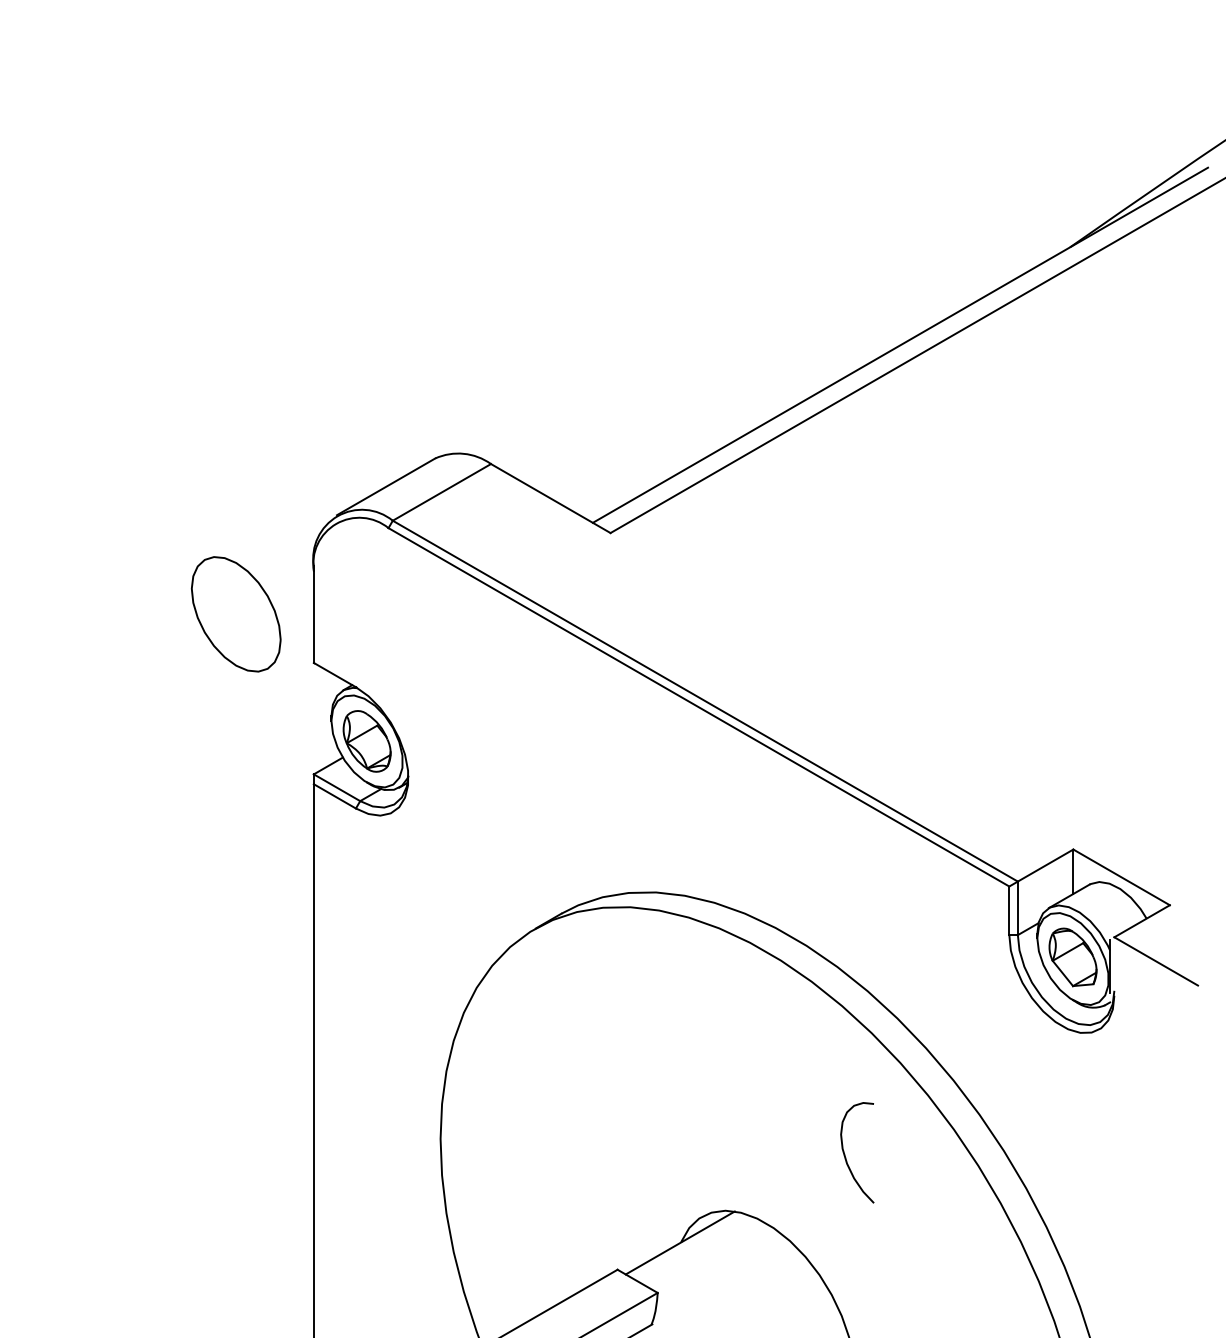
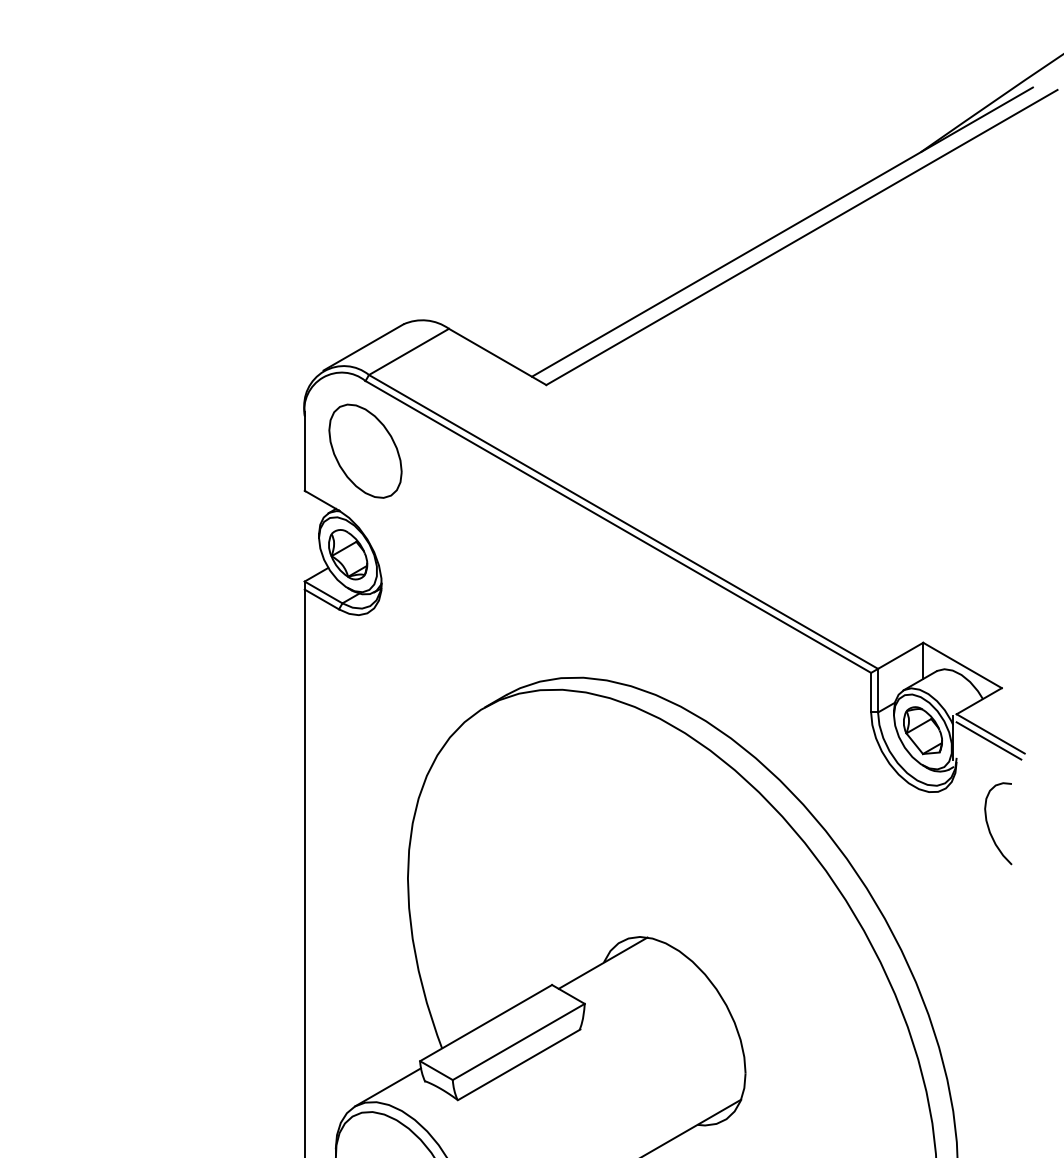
part: (236, 613) -> (365, 450), moved
line: (1153, 969) -> (988, 740), added
curve: (846, 1156) -> (989, 826), moved

